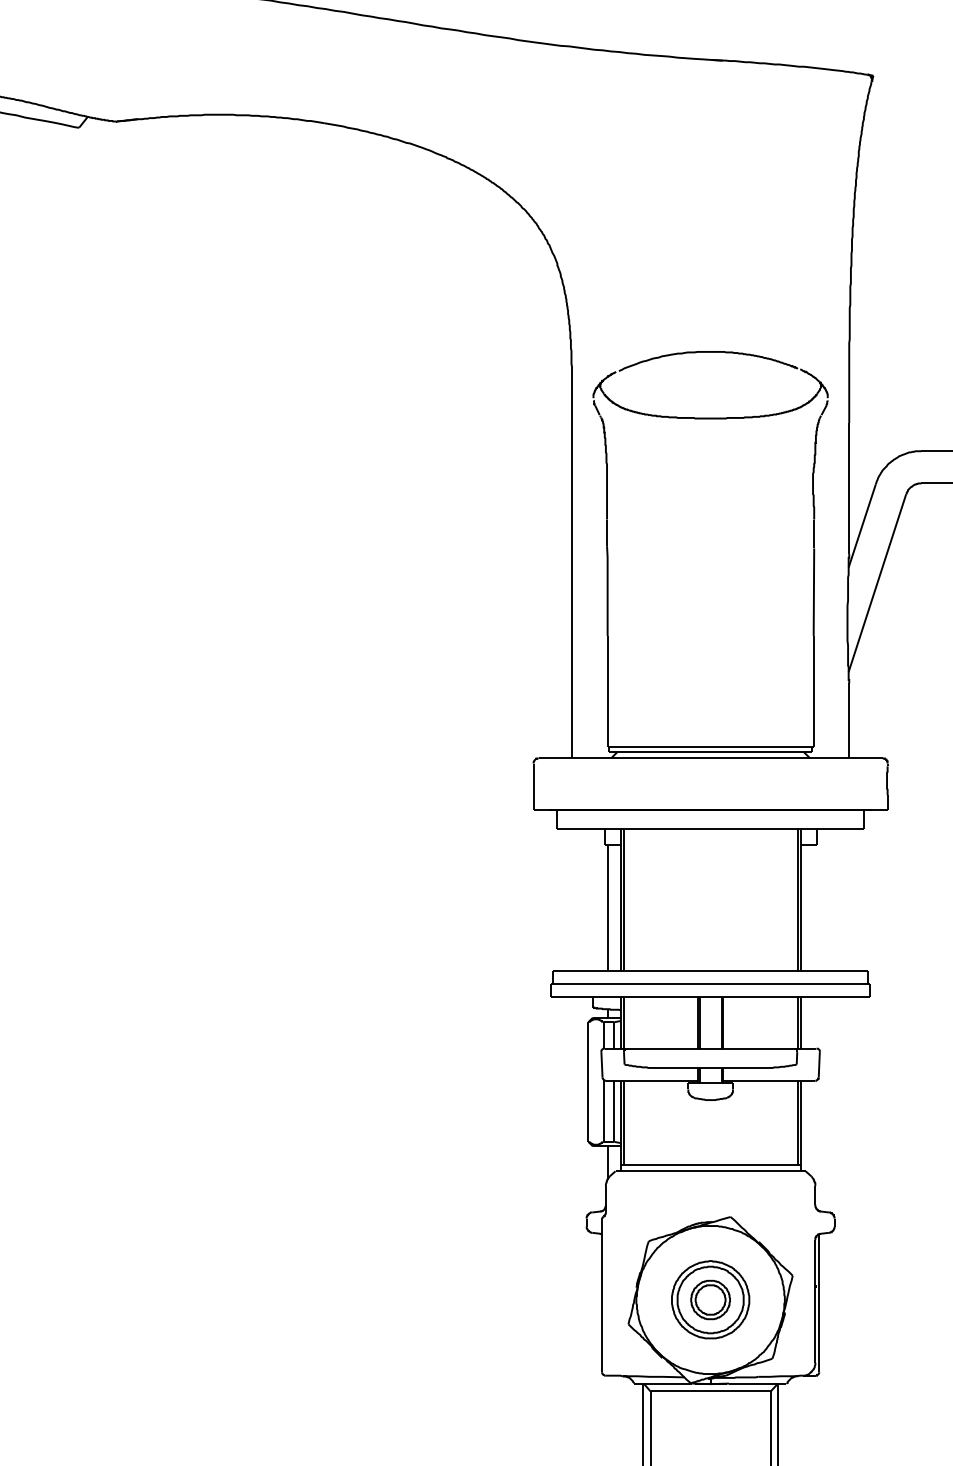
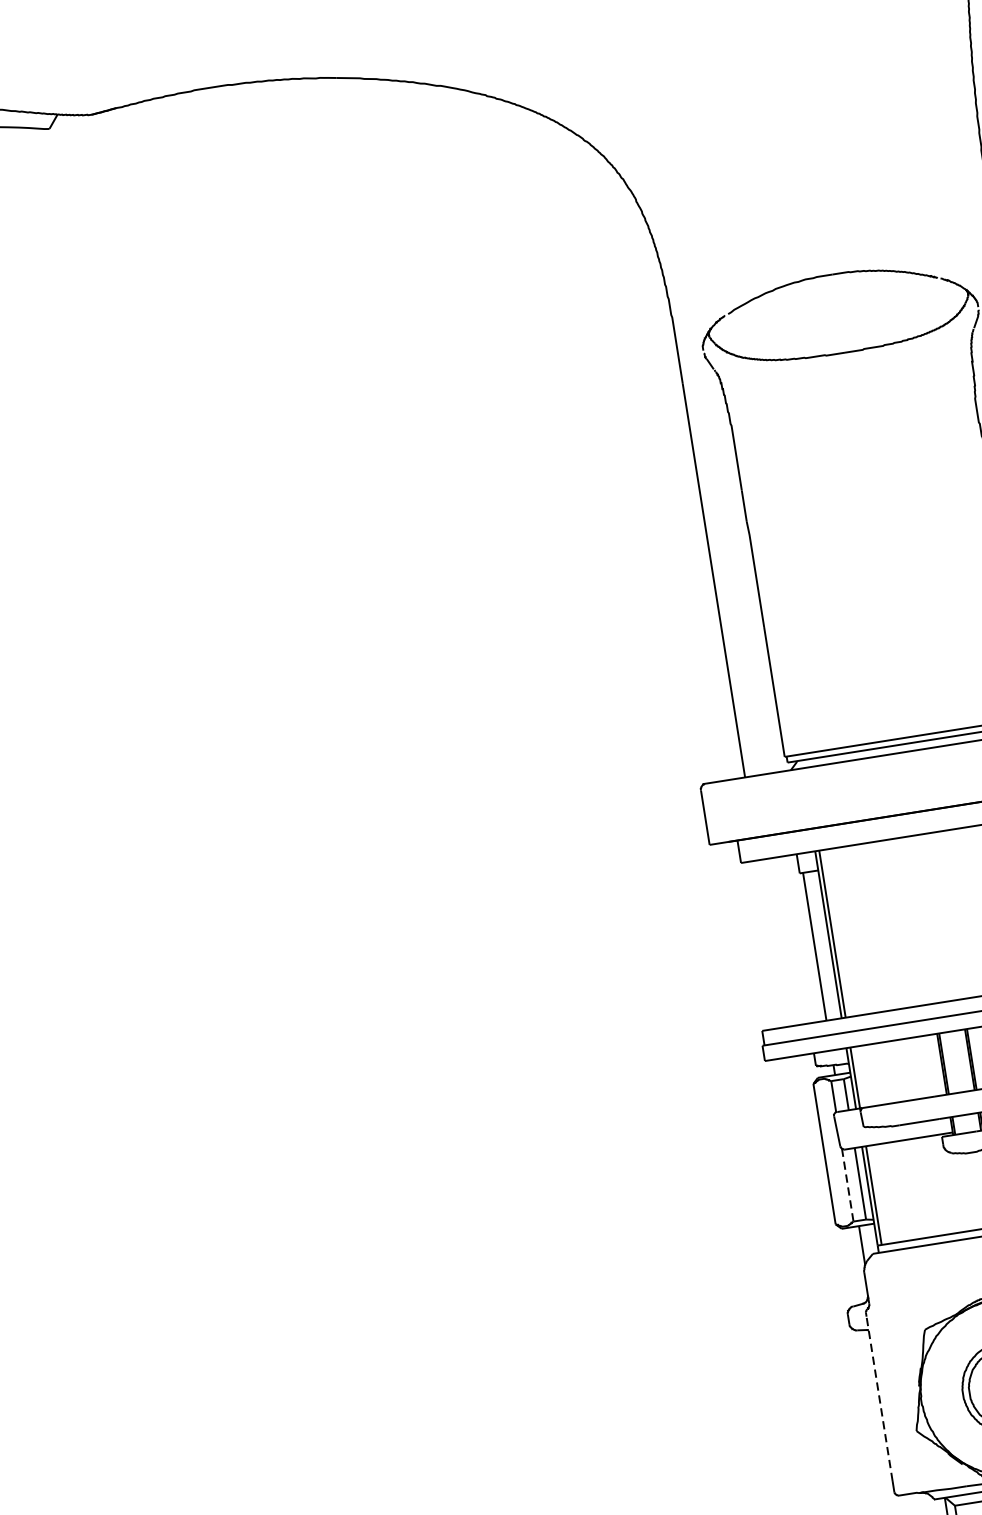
line: (603, 1111) -> (847, 1185), solid -> dashed
line: (601, 1292) -> (878, 1398), solid -> dashed

